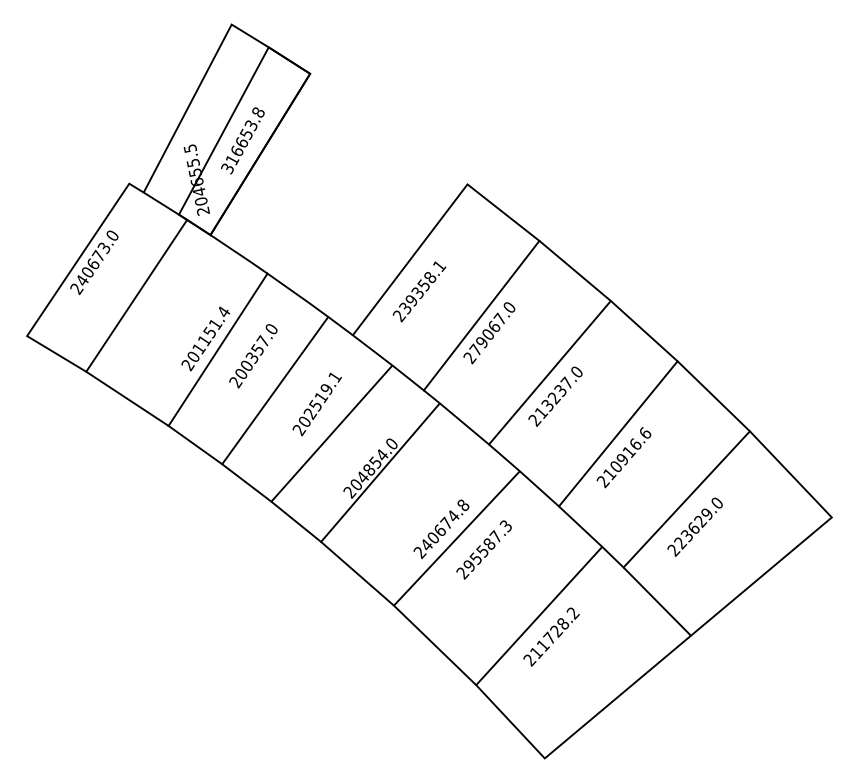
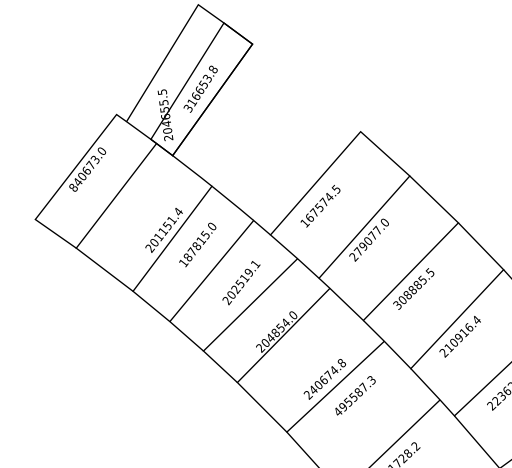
text: (76, 289) -> (73, 188), 240673.0 -> 840673.0
text: (419, 291) -> (320, 206), 239358.1 -> 167574.5
text: (493, 325) -> (372, 234), 279067.0 -> 279077.0
text: (249, 361) -> (194, 248), 200357.0 -> 187815.0
text: (555, 396) -> (413, 289), 213237.0 -> 308885.5
text: (645, 432) -> (476, 319), 210916.6 -> 210916.4
text: (462, 573) -> (337, 412), 295587.3 -> 495587.3

